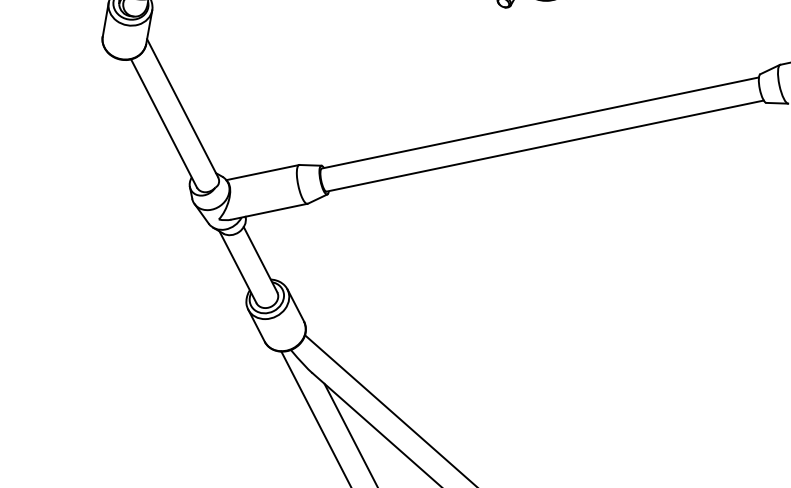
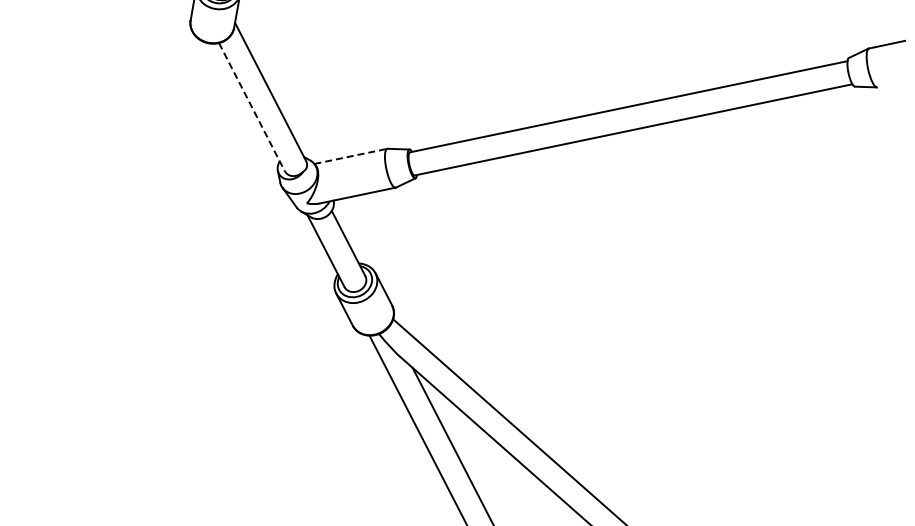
line: (164, 123) -> (252, 107), solid -> dashed
line: (263, 172) -> (351, 156), solid -> dashed

